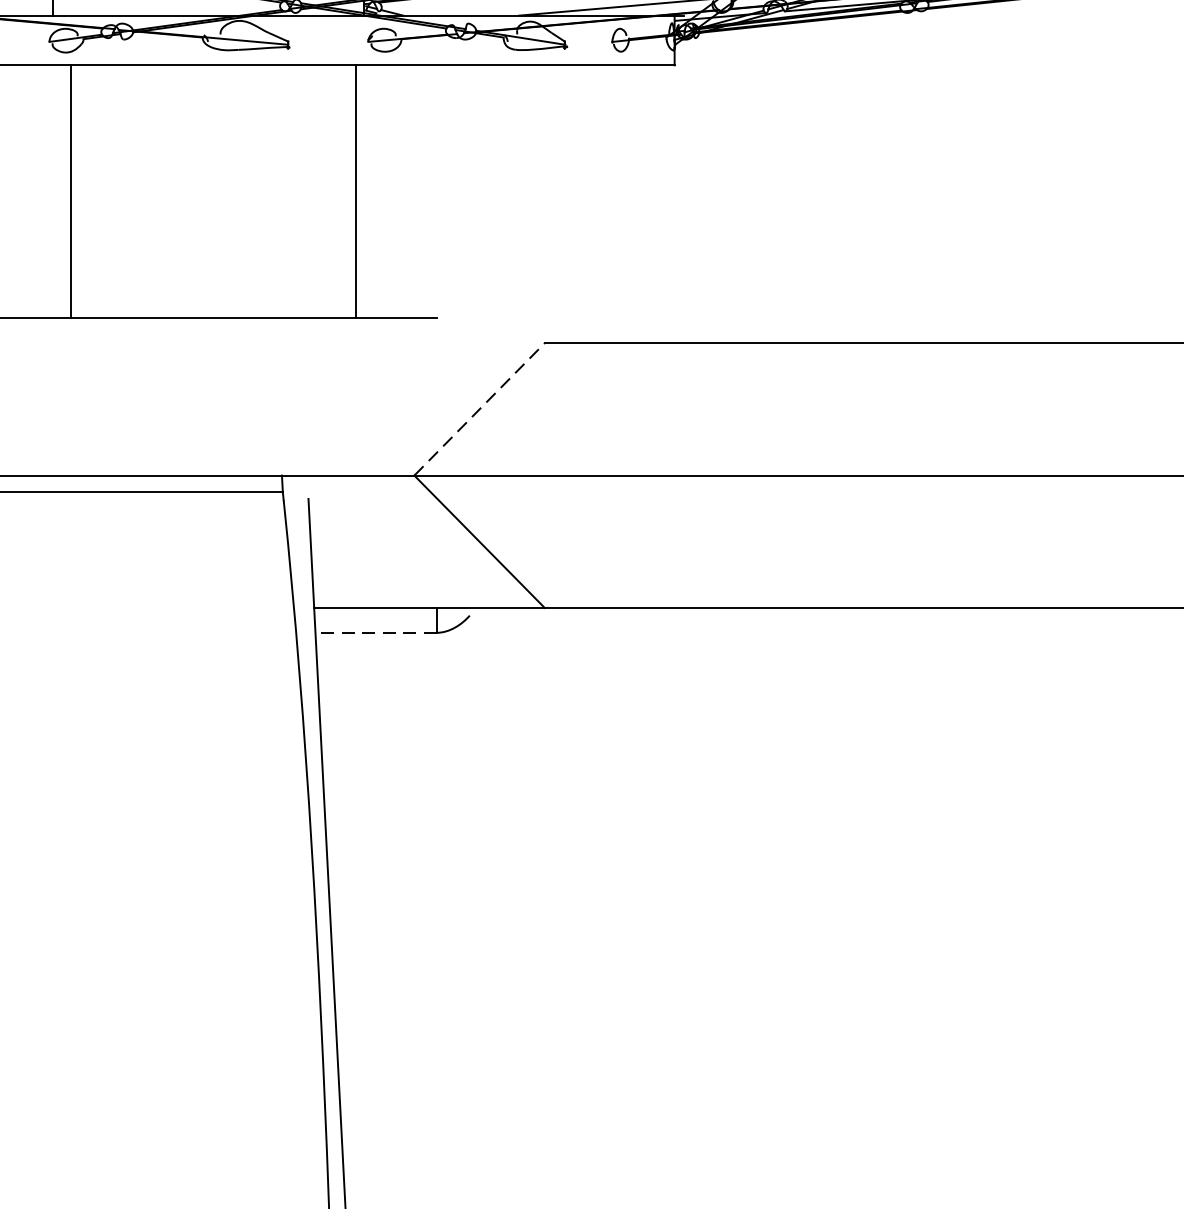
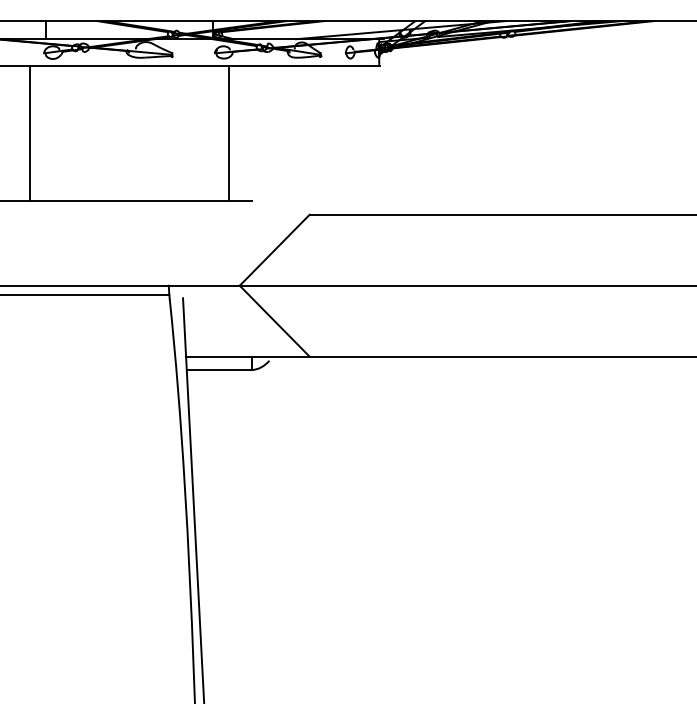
line: (70, 191) -> (29, 133), moved
line: (356, 191) -> (229, 133), moved
line: (479, 409) -> (274, 250), dashed -> solid
line: (376, 631) -> (219, 369), dashed -> solid

